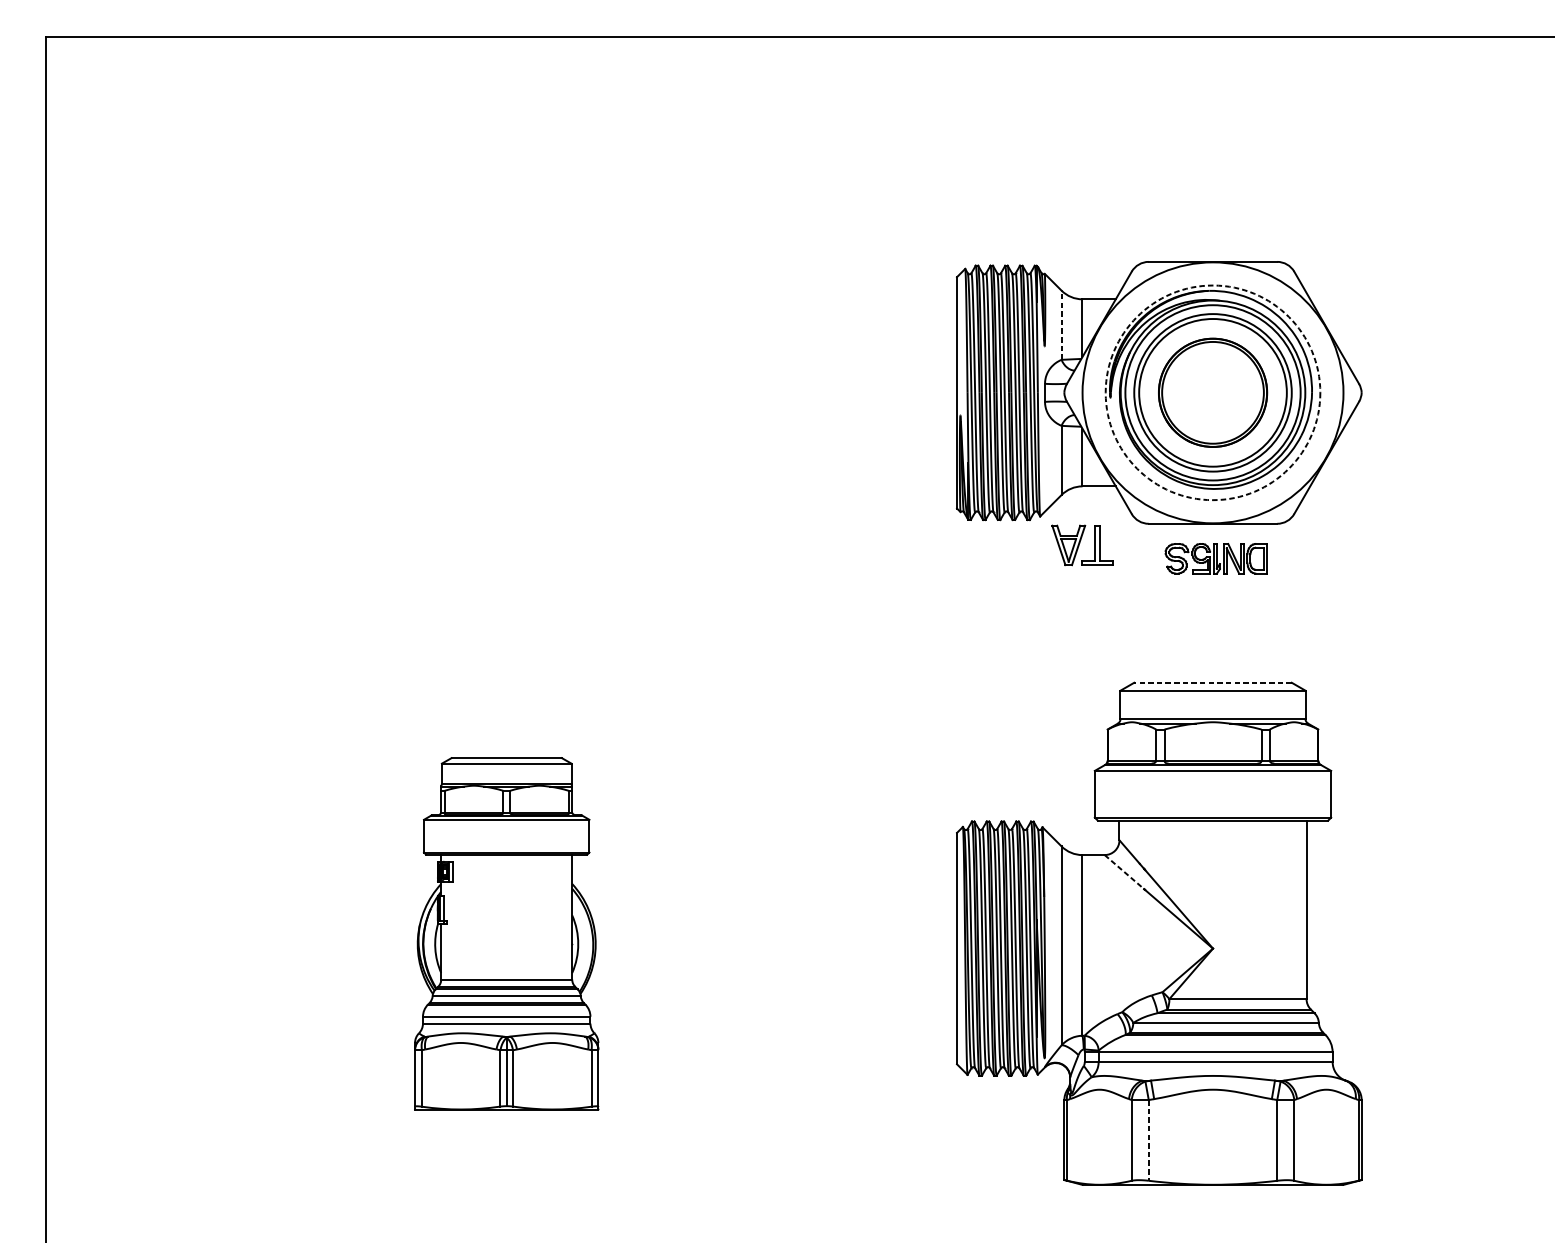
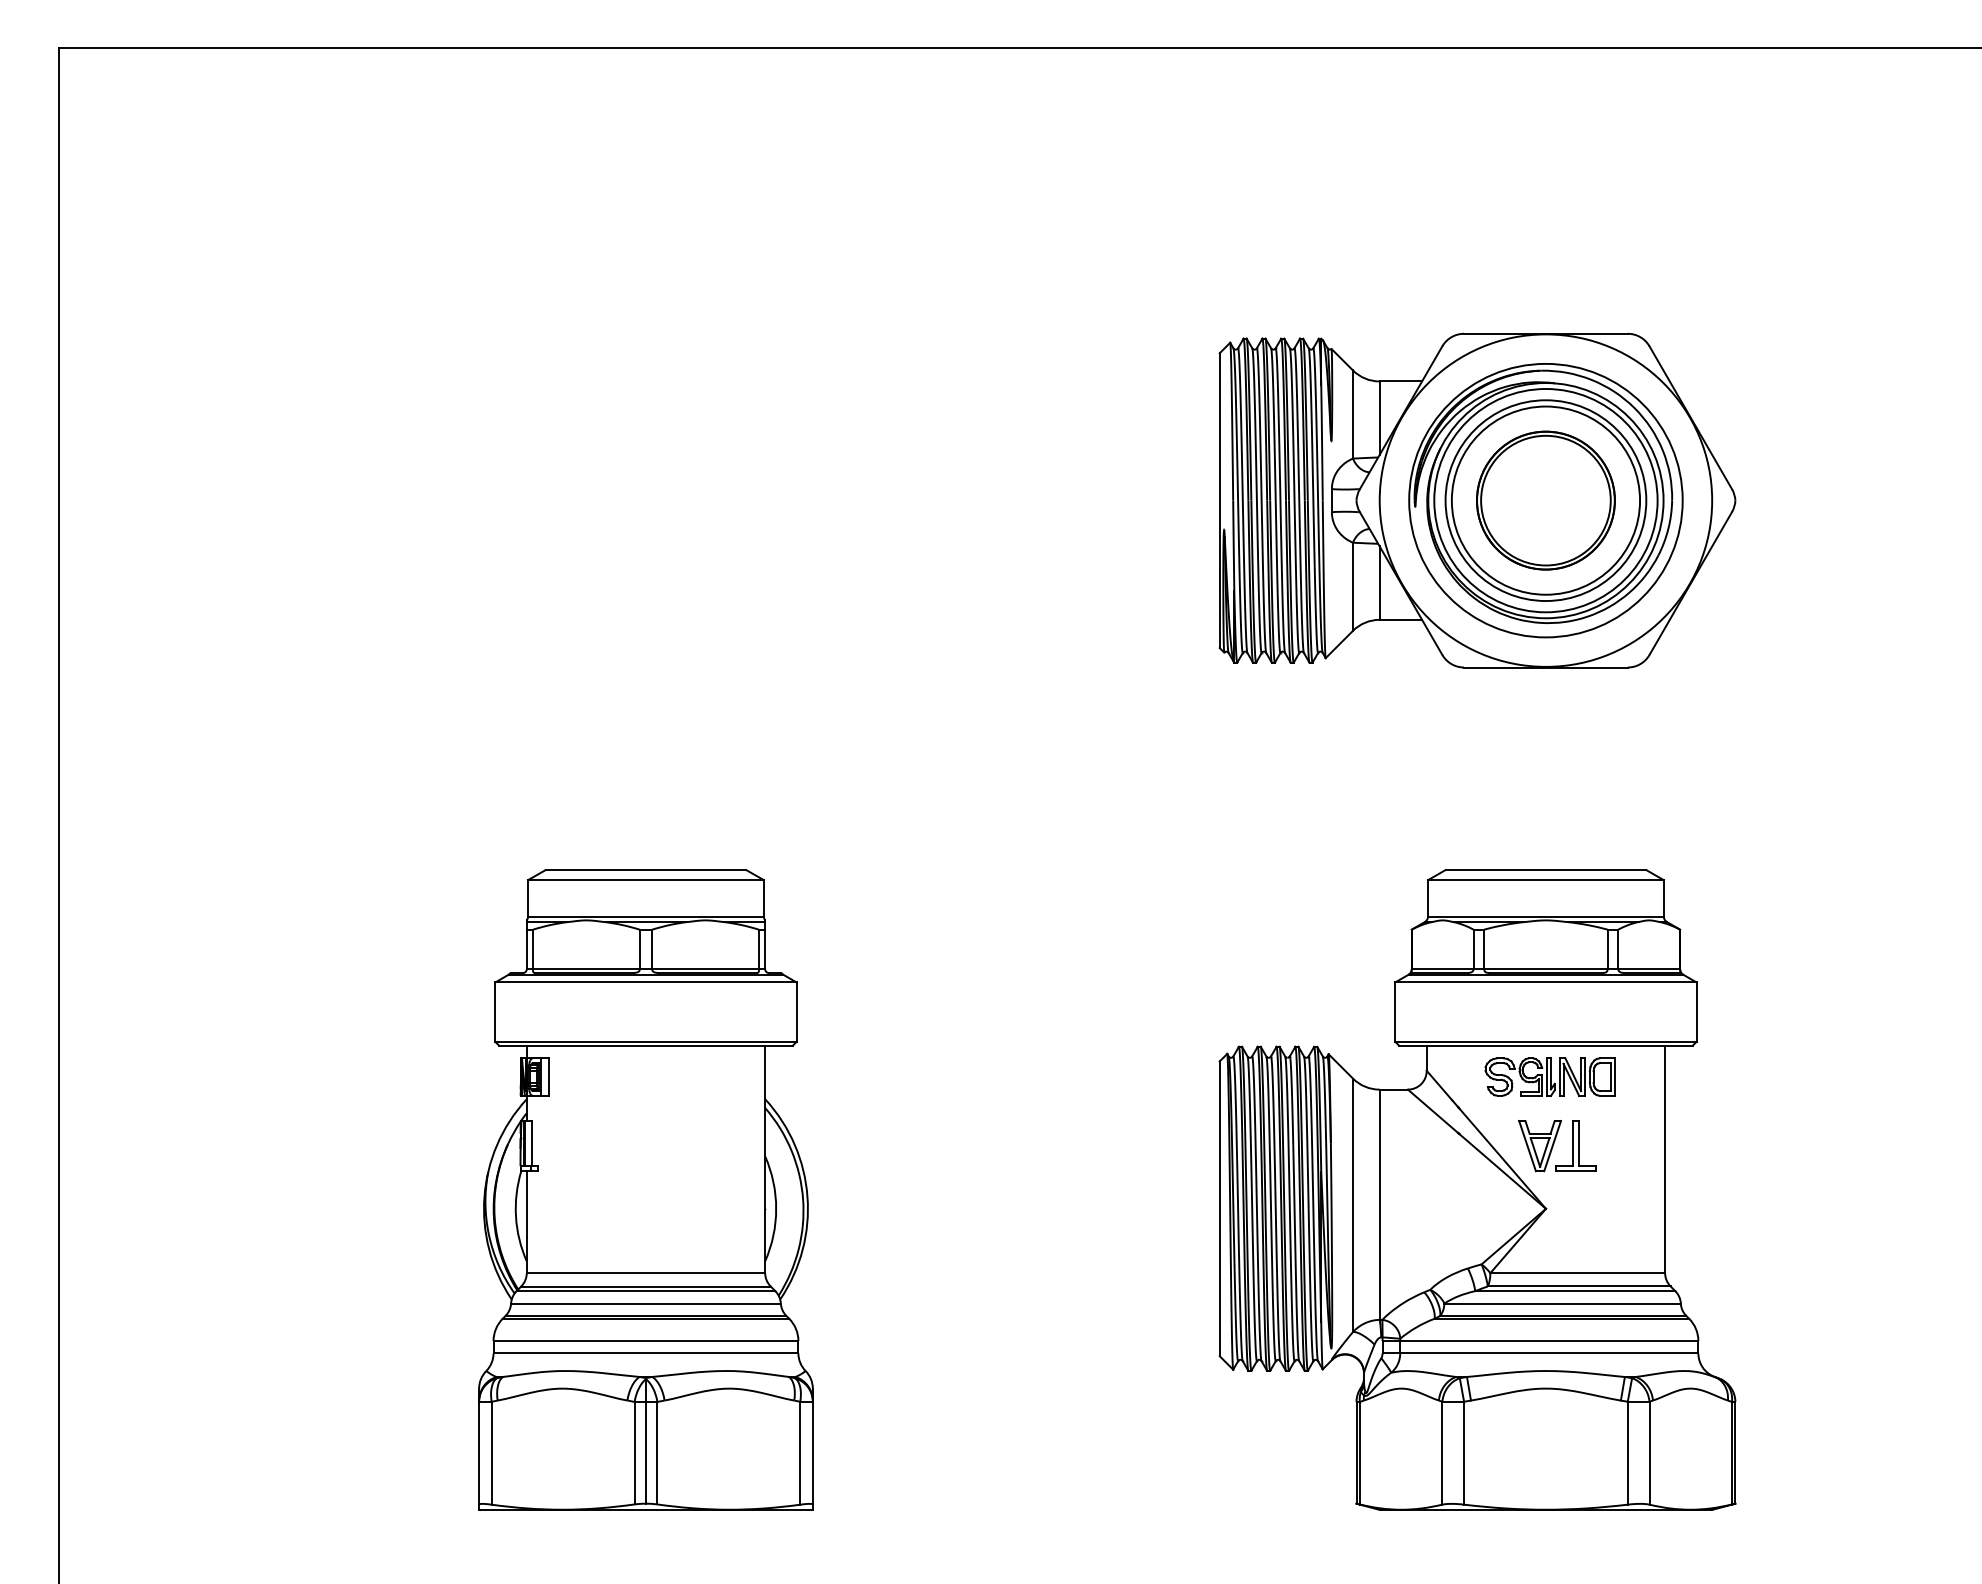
line: (1061, 325) -> (1353, 414), dashed -> solid
circle: (1212, 392) -> (1545, 500), dashed -> solid
part: (1082, 545) -> (1557, 1146), moved
part: (1215, 558) -> (1549, 1076), moved
line: (1212, 683) -> (1545, 870), dashed -> solid
line: (1124, 872) -> (1433, 1111), dashed -> solid
part: (506, 933) -> (645, 1189), size x1.43
line: (1149, 1140) -> (1464, 1453), dashed -> solid

